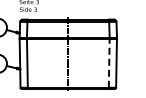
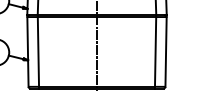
line: (109, 62) -> (155, 50), dashed -> solid

